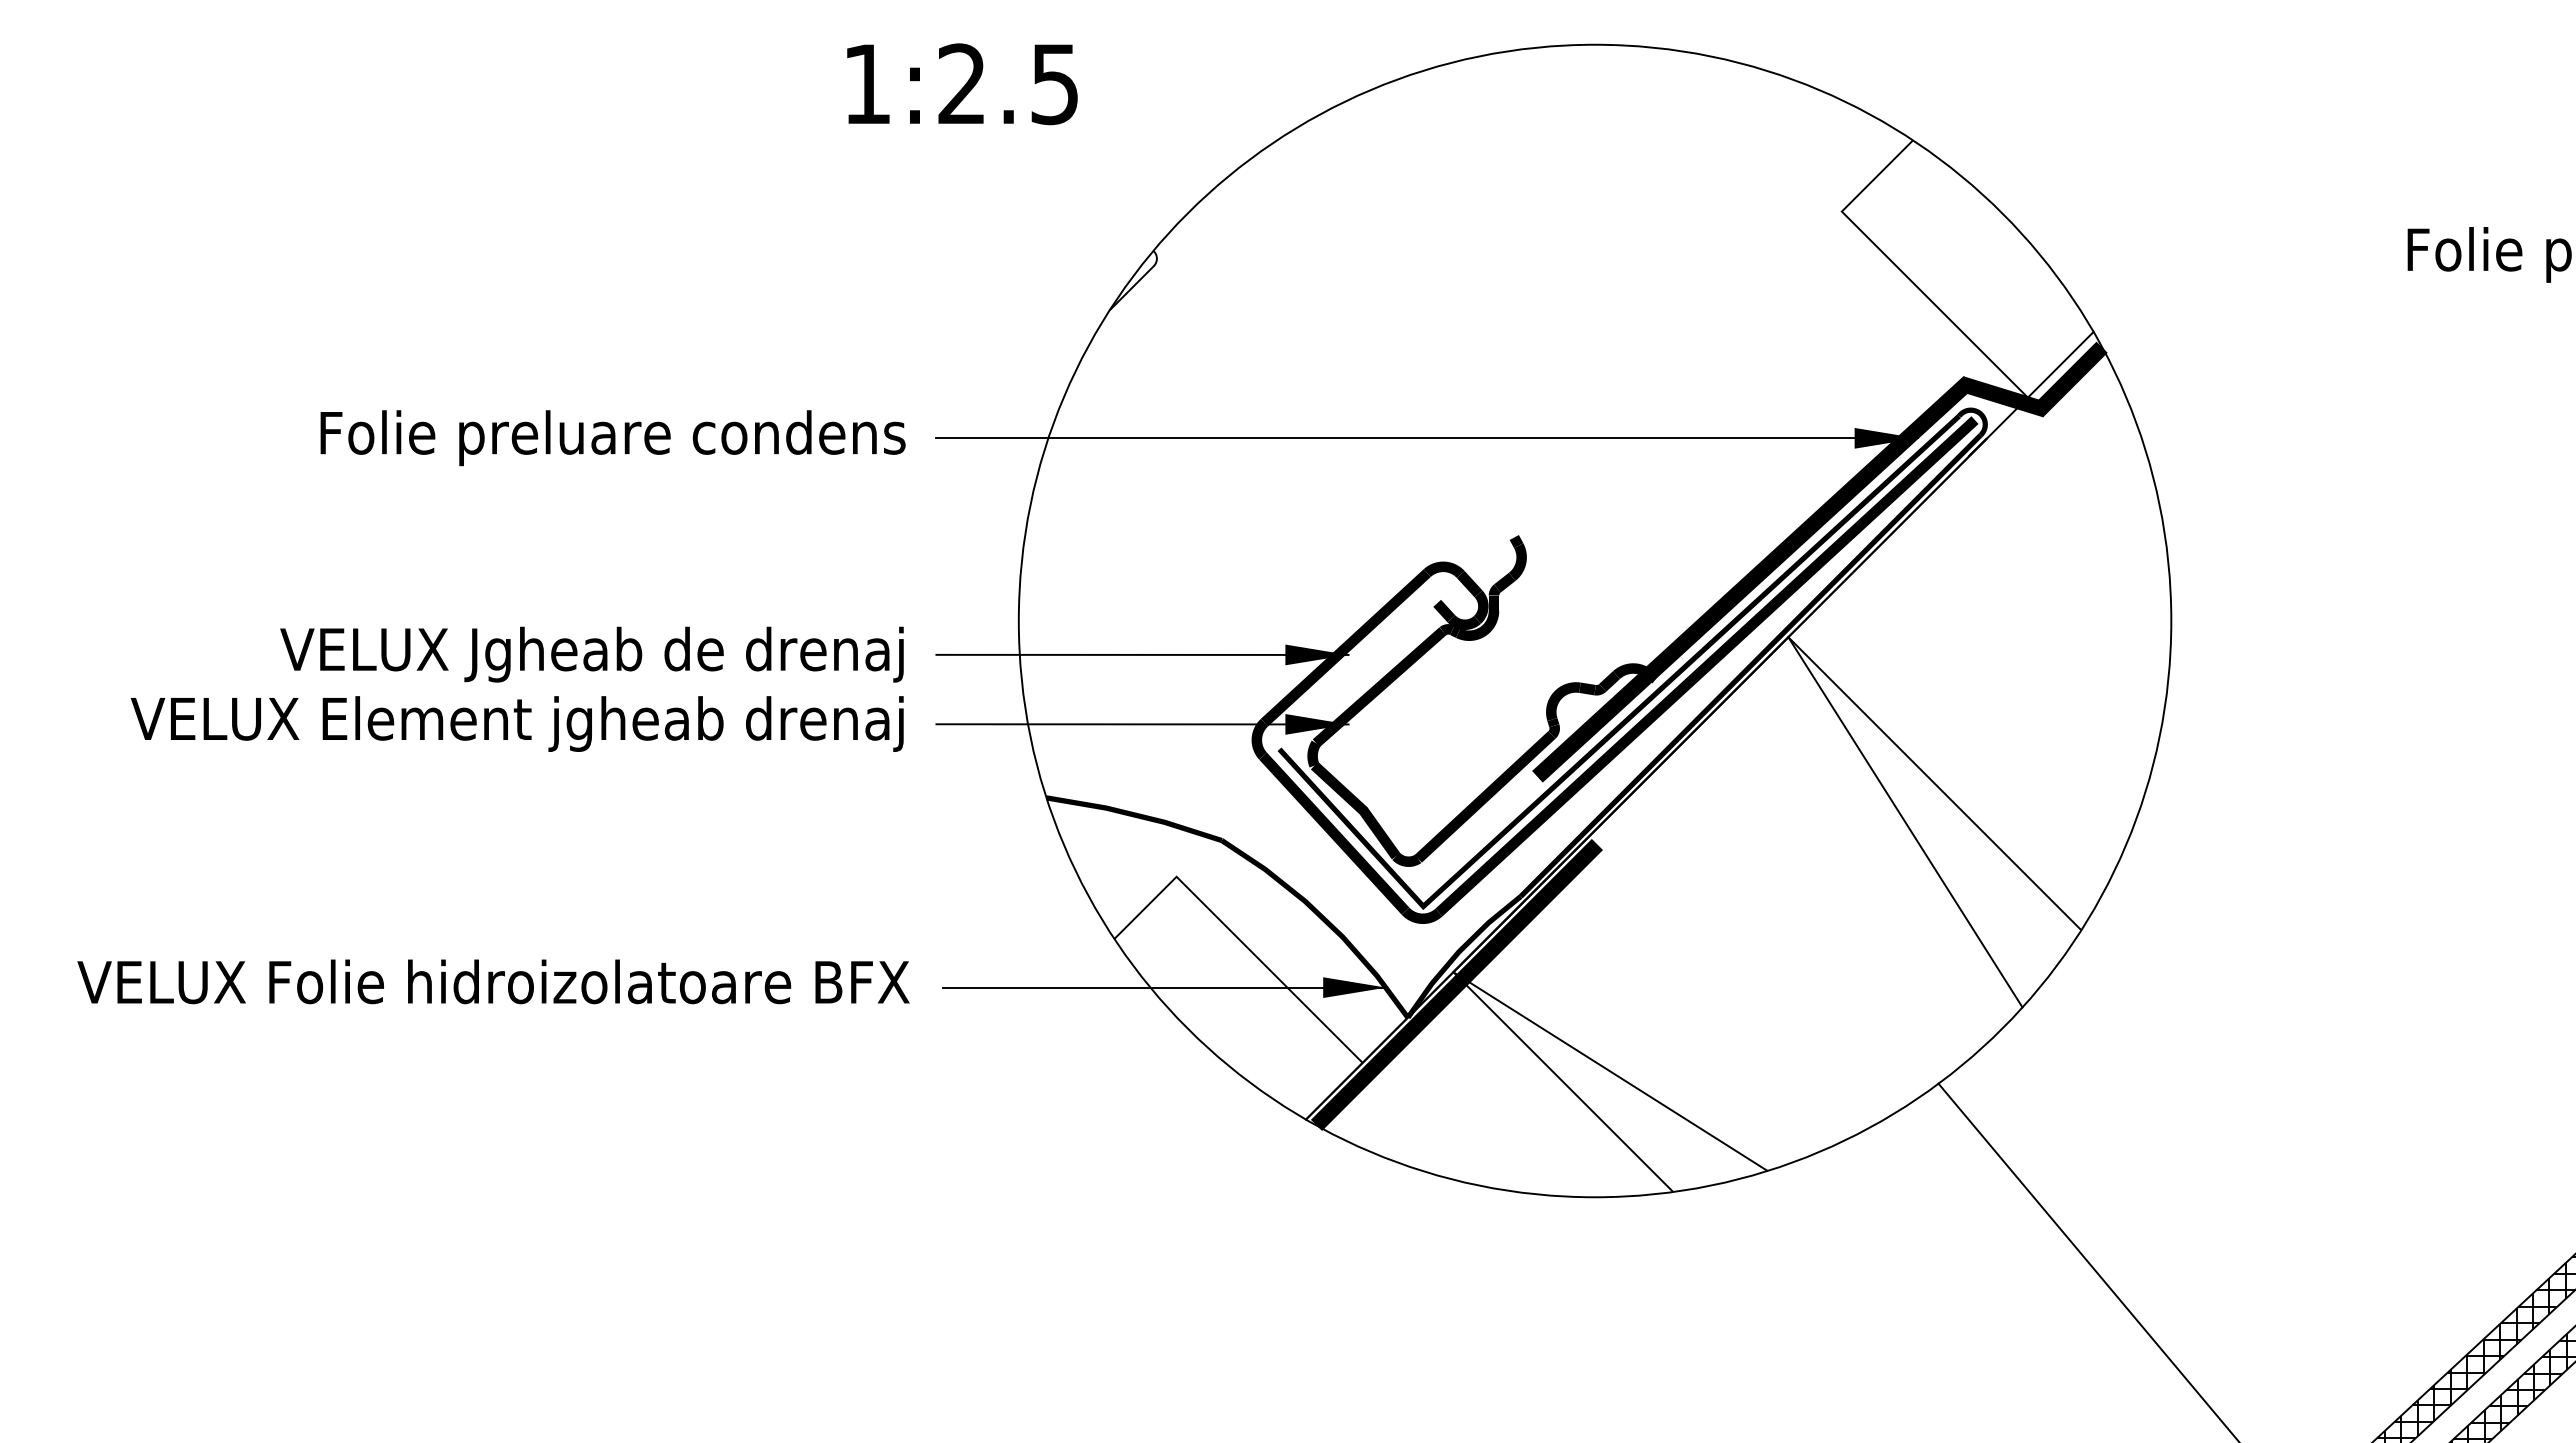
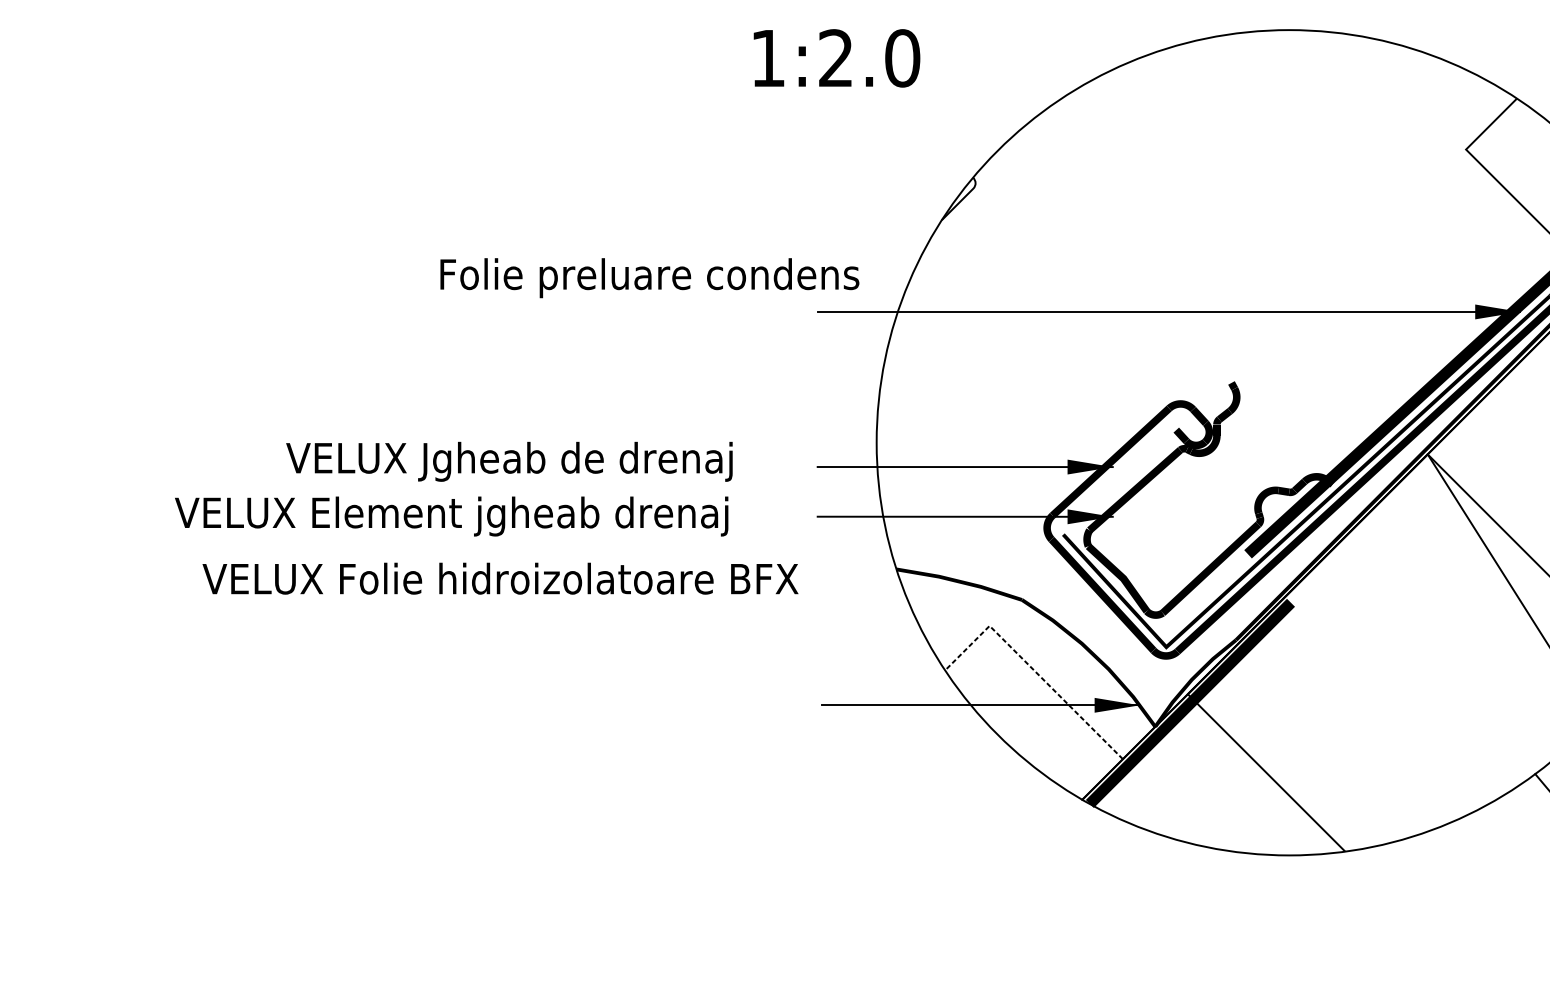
text: (1054, 84) -> (902, 58), 1:2.5 -> 1:2.0
text: (612, 438) -> (649, 278), moved
text: (591, 654) -> (509, 461), moved
text: (516, 723) -> (451, 516), moved
line: (1237, 938) -> (1033, 670), solid -> dashed
text: (493, 981) -> (500, 578), moved
line: (1610, 1071) -> (1300, 765), removed

